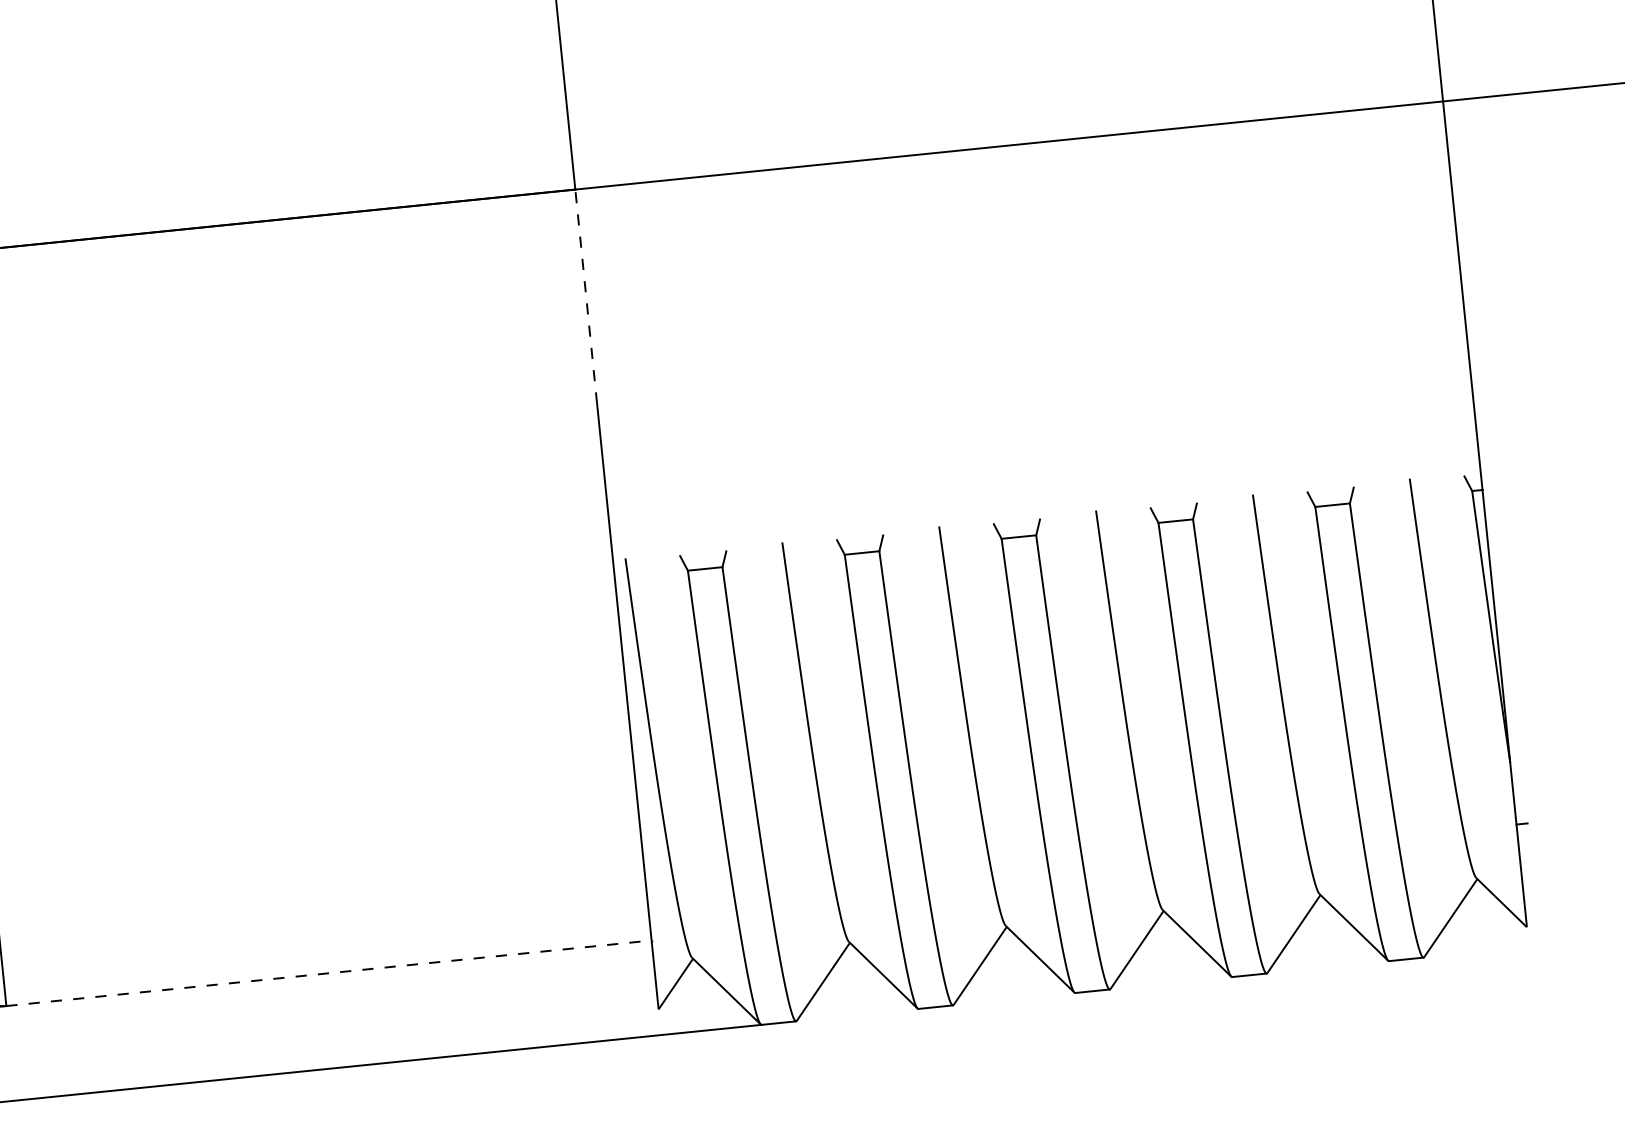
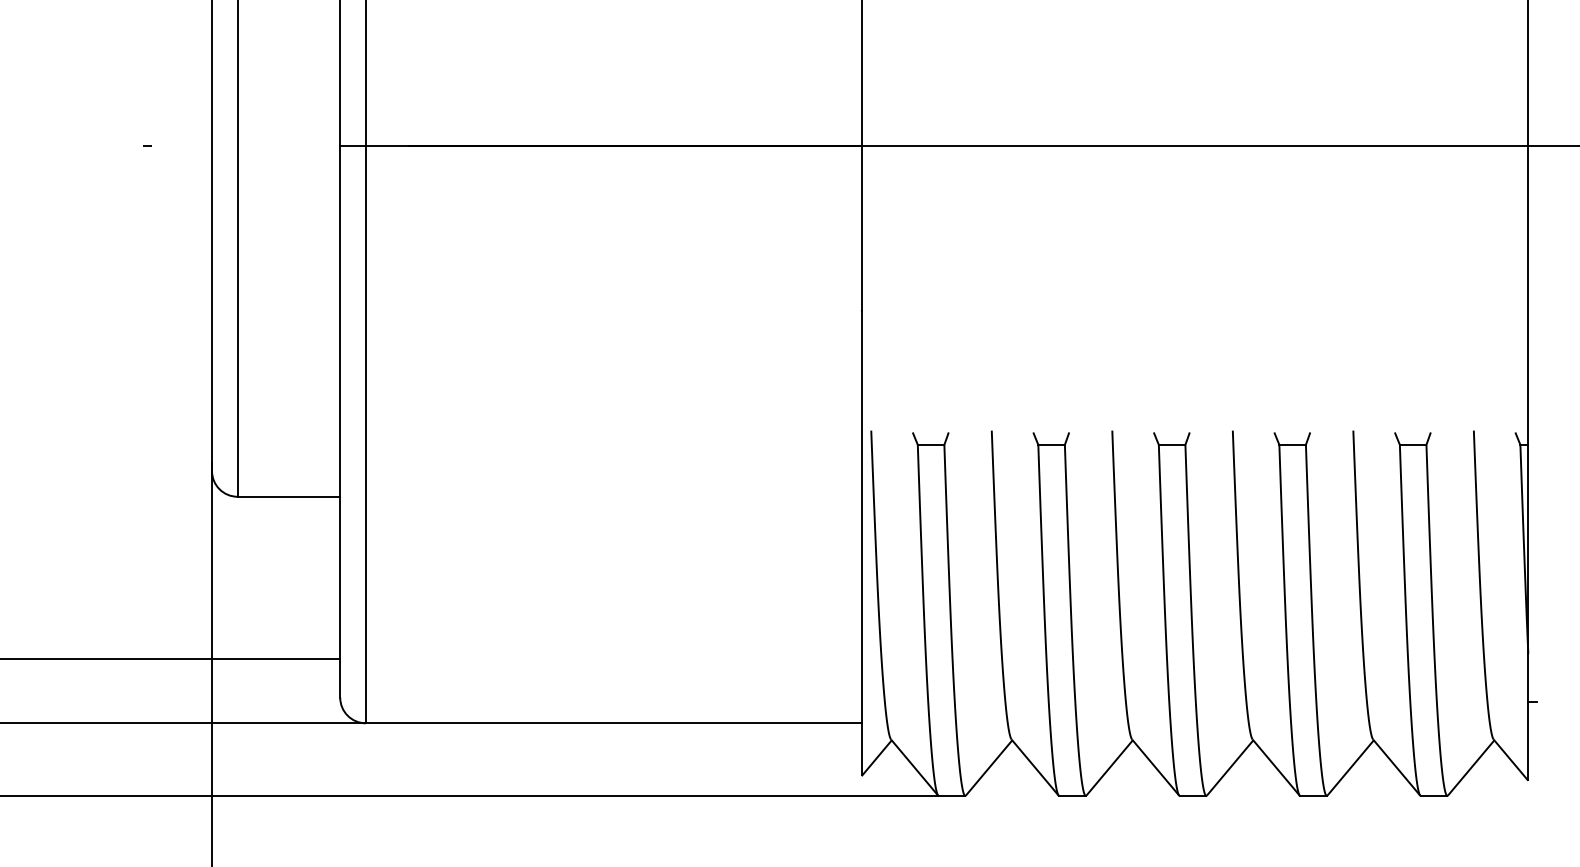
line: (586, 296) -> (861, 228), dashed -> solid
line: (328, 973) -> (613, 723), dashed -> solid

